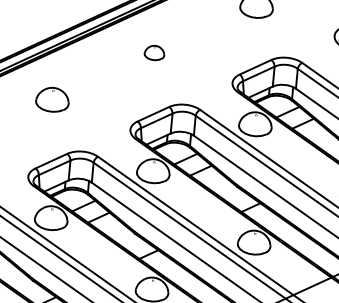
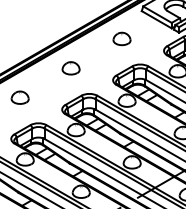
part: (153, 53) -> (70, 68), size x1.67

